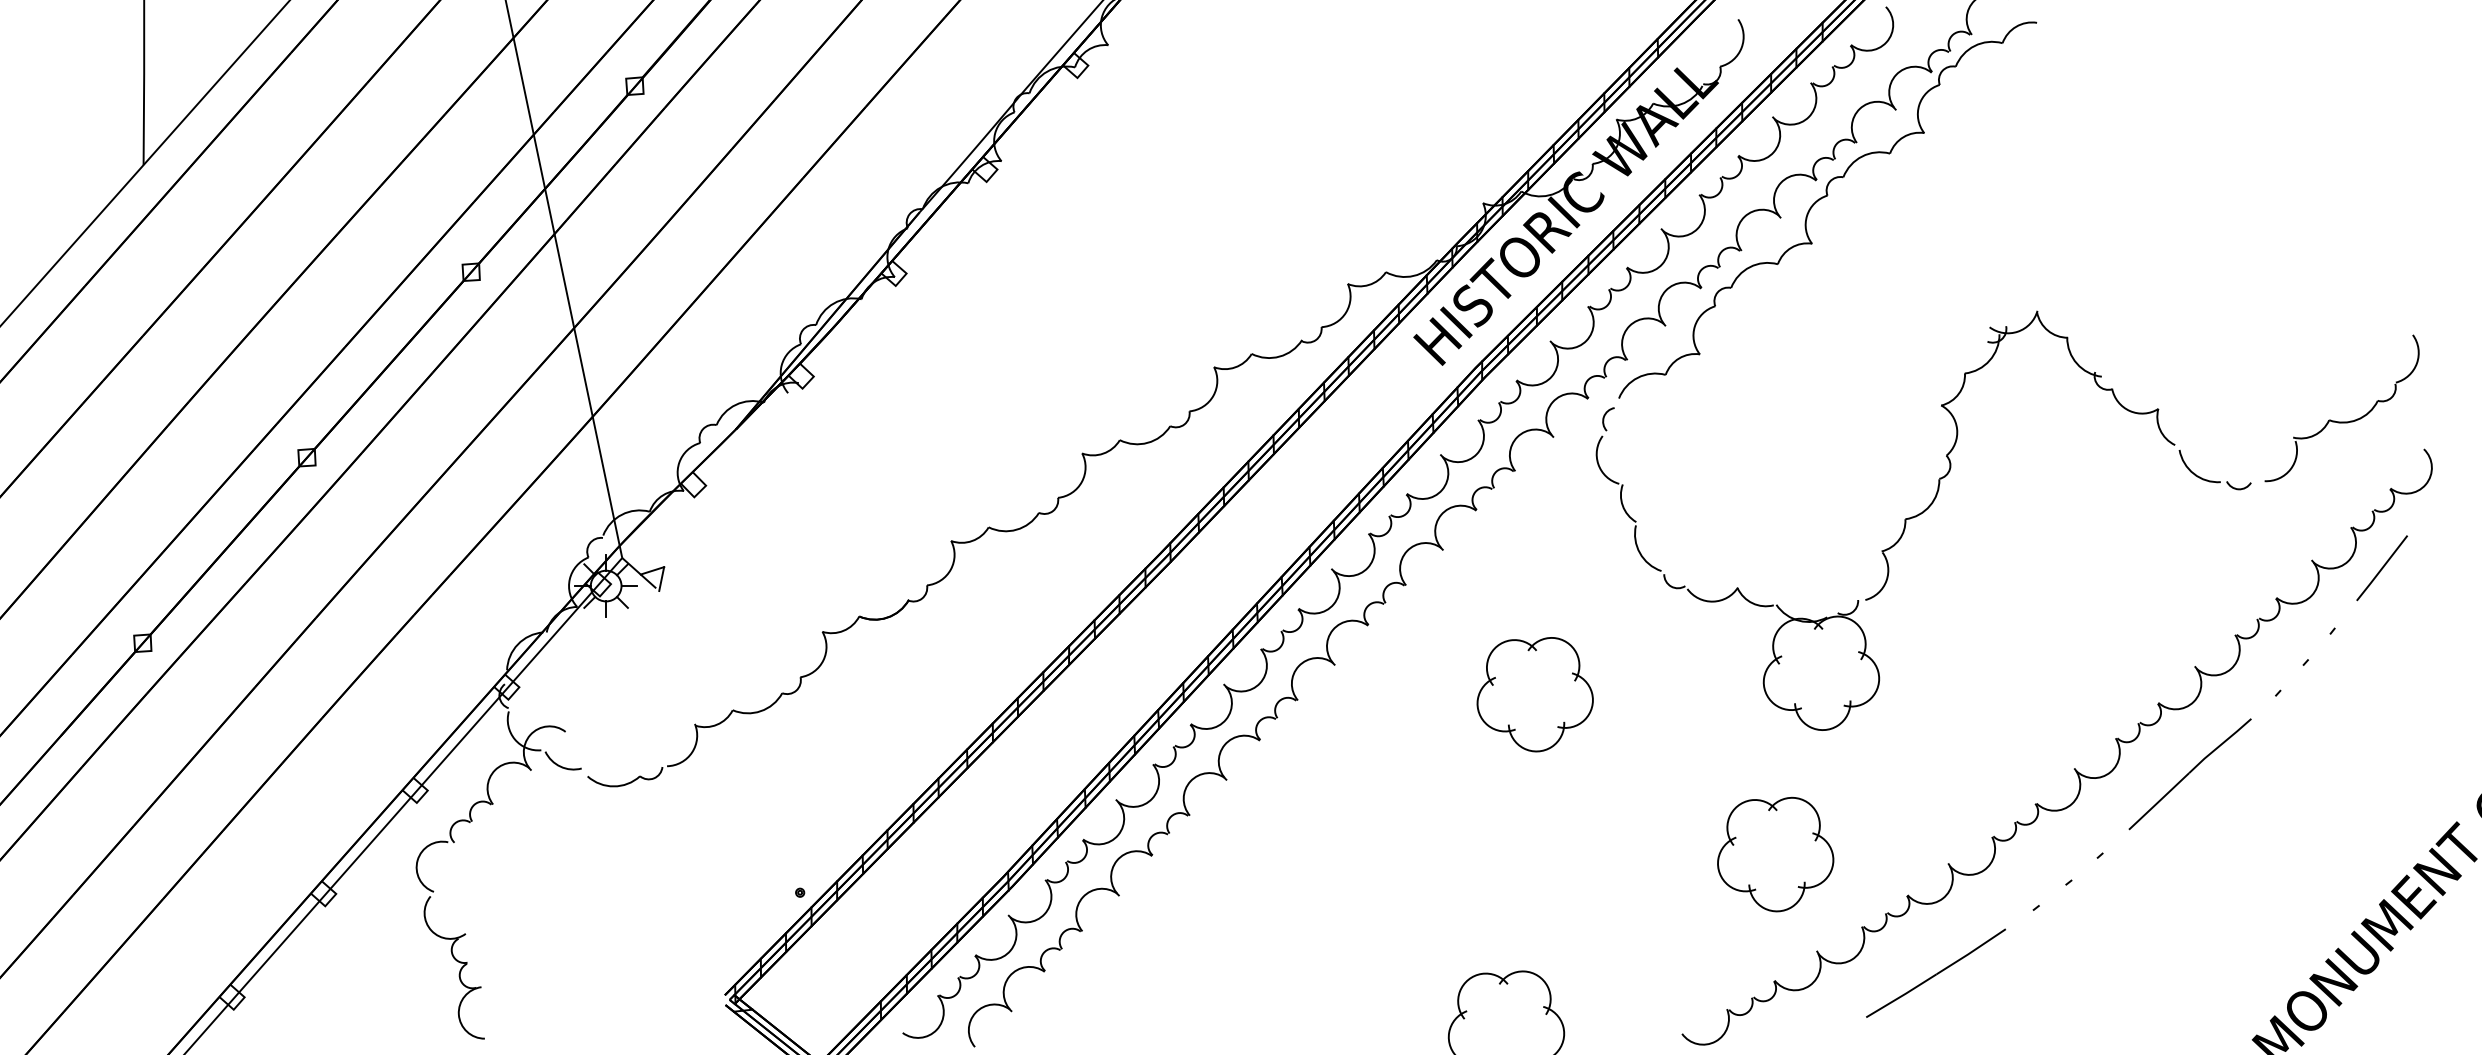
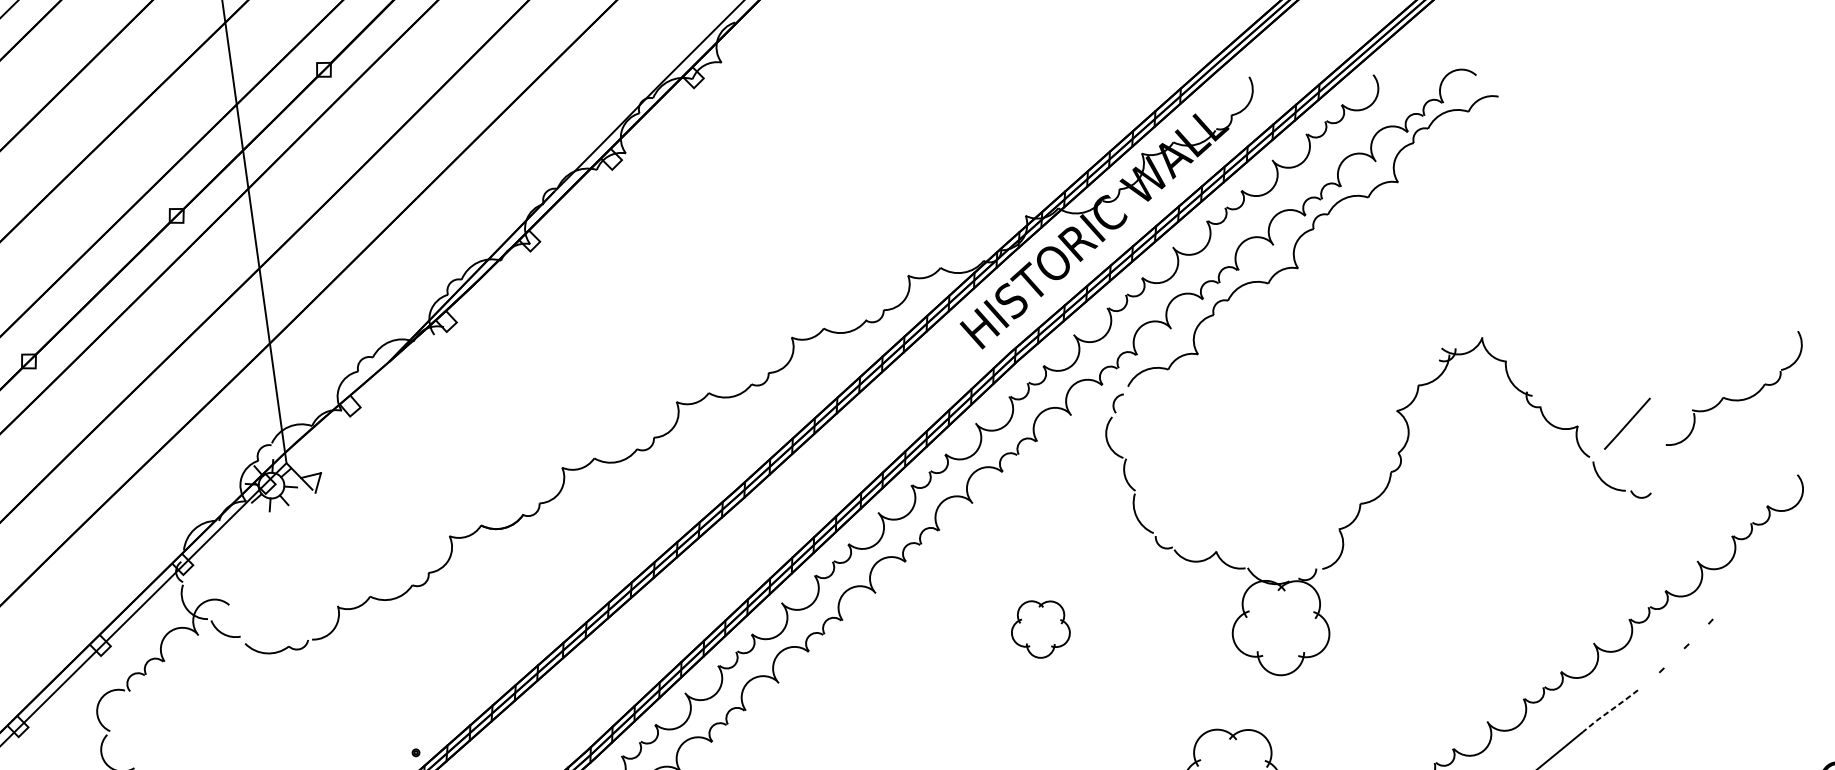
part: (2341, 421) -> (1733, 399), moved
line: (2381, 568) -> (1626, 424), moved
part: (1534, 694) -> (1040, 629), size x0.6
line: (2219, 745) -> (1609, 710), solid -> dashed

